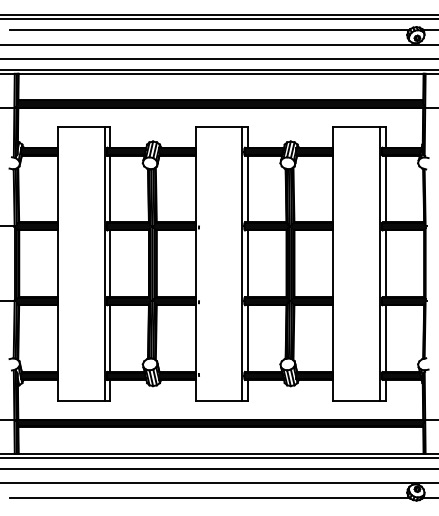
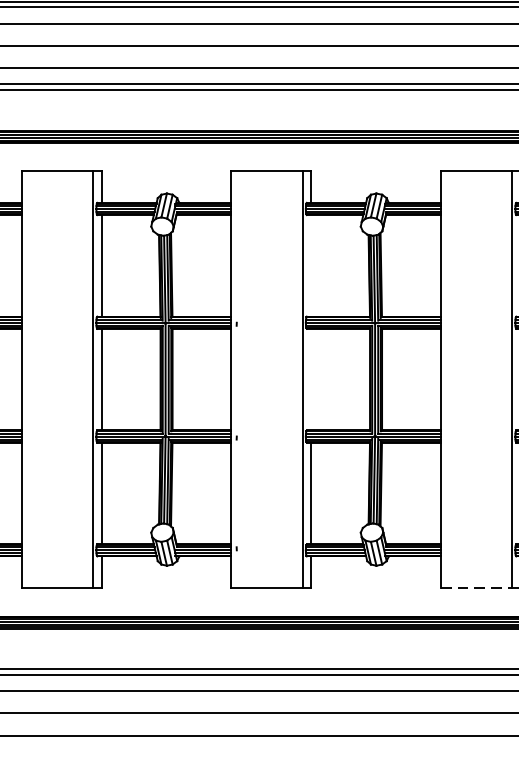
line: (247, 188) -> (310, 264), removed
line: (247, 263) -> (310, 379), removed
line: (356, 400) -> (476, 587), solid -> dashed

